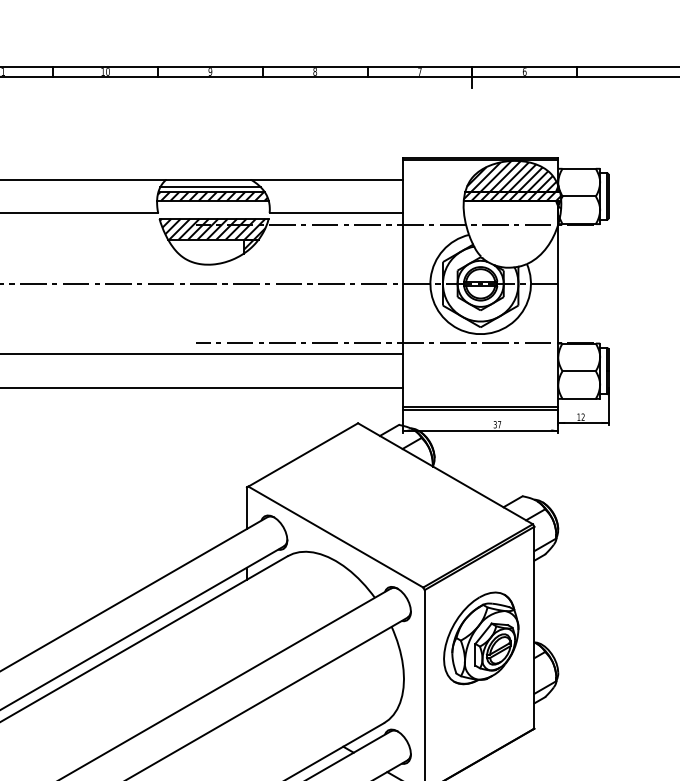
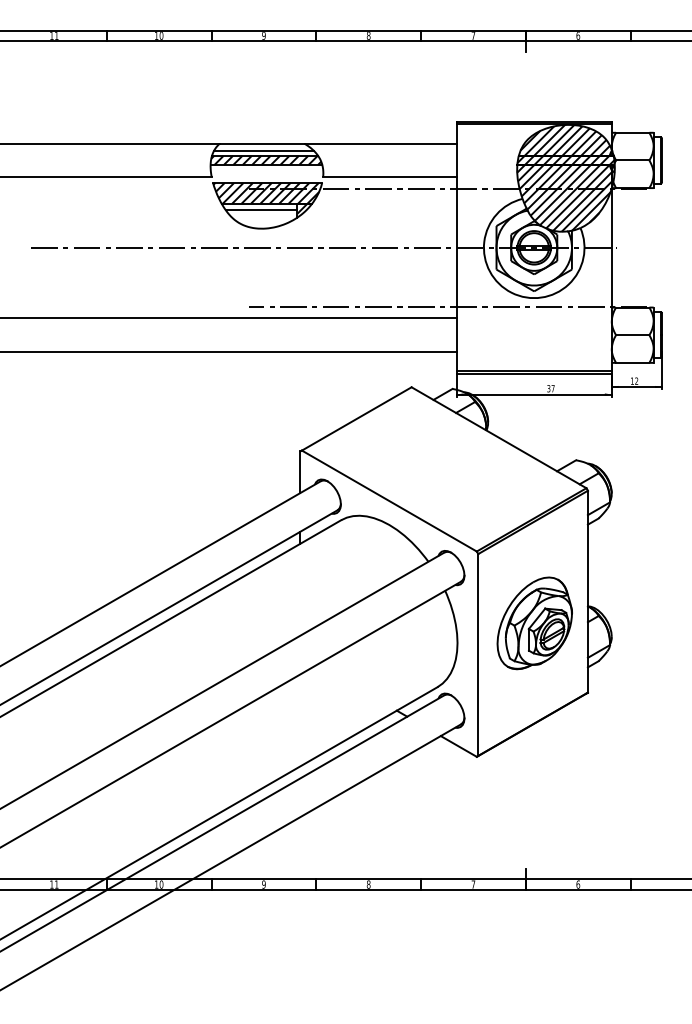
hatch: (510, 234) -> (564, 198), added
line: (207, 246) -> (261, 210), added
part: (480, 638) -> (534, 623), moved

